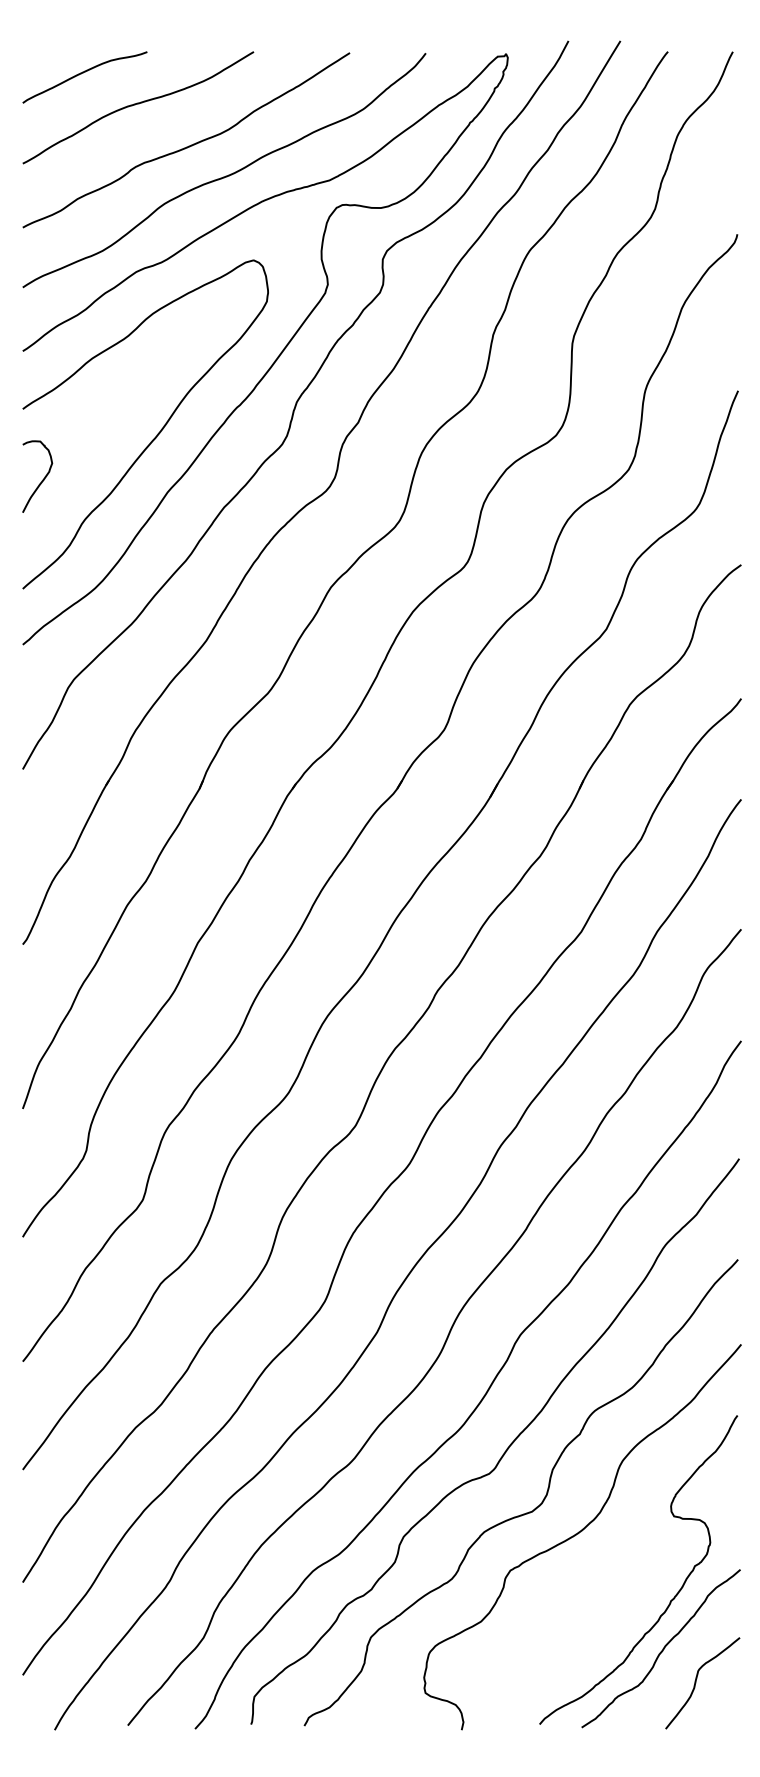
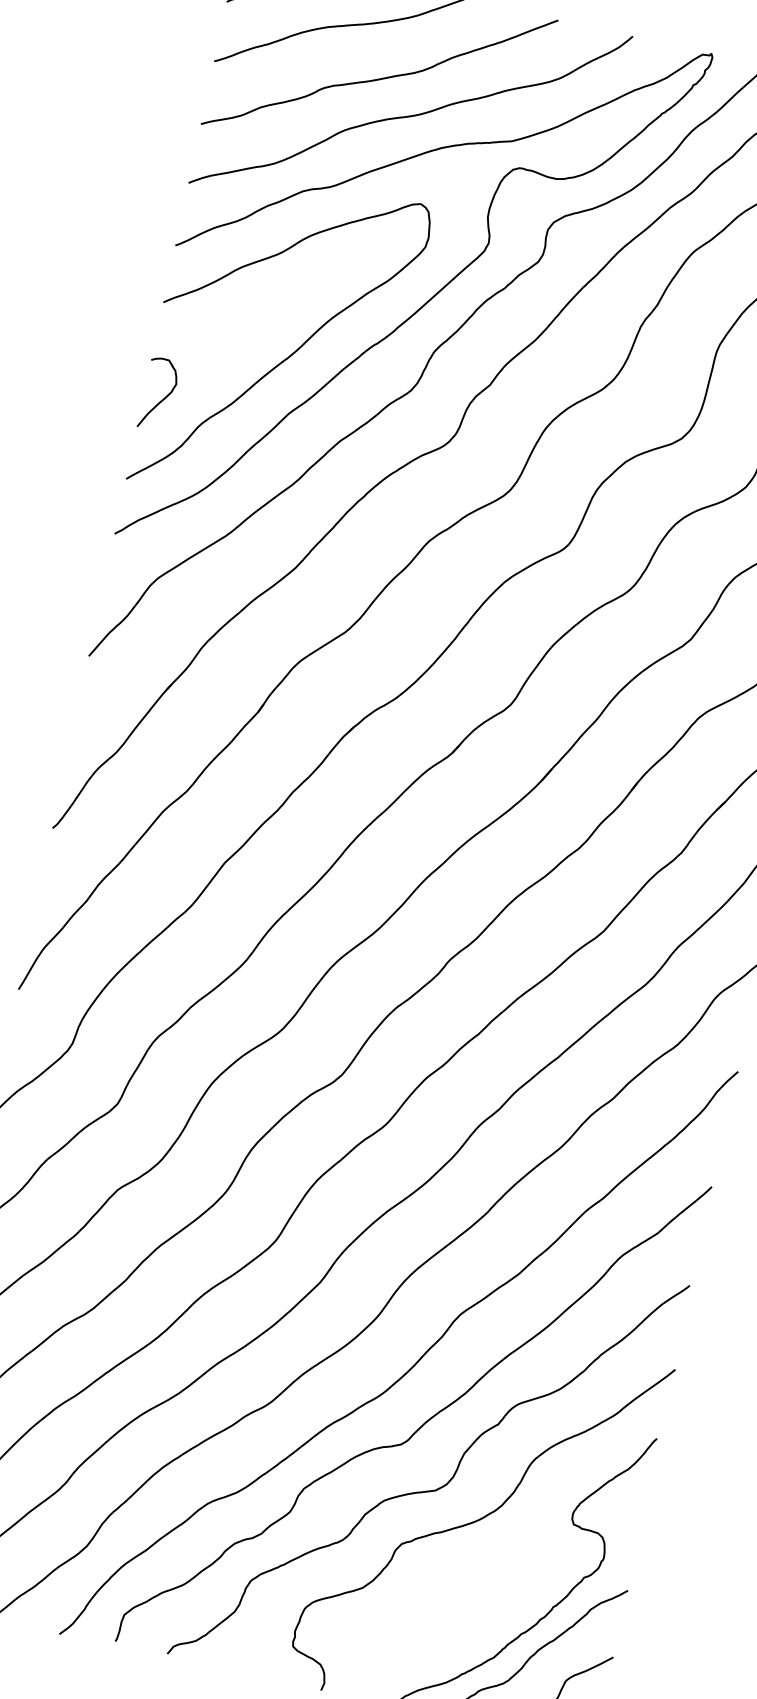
curve: (41, 480) -> (162, 398), moved

